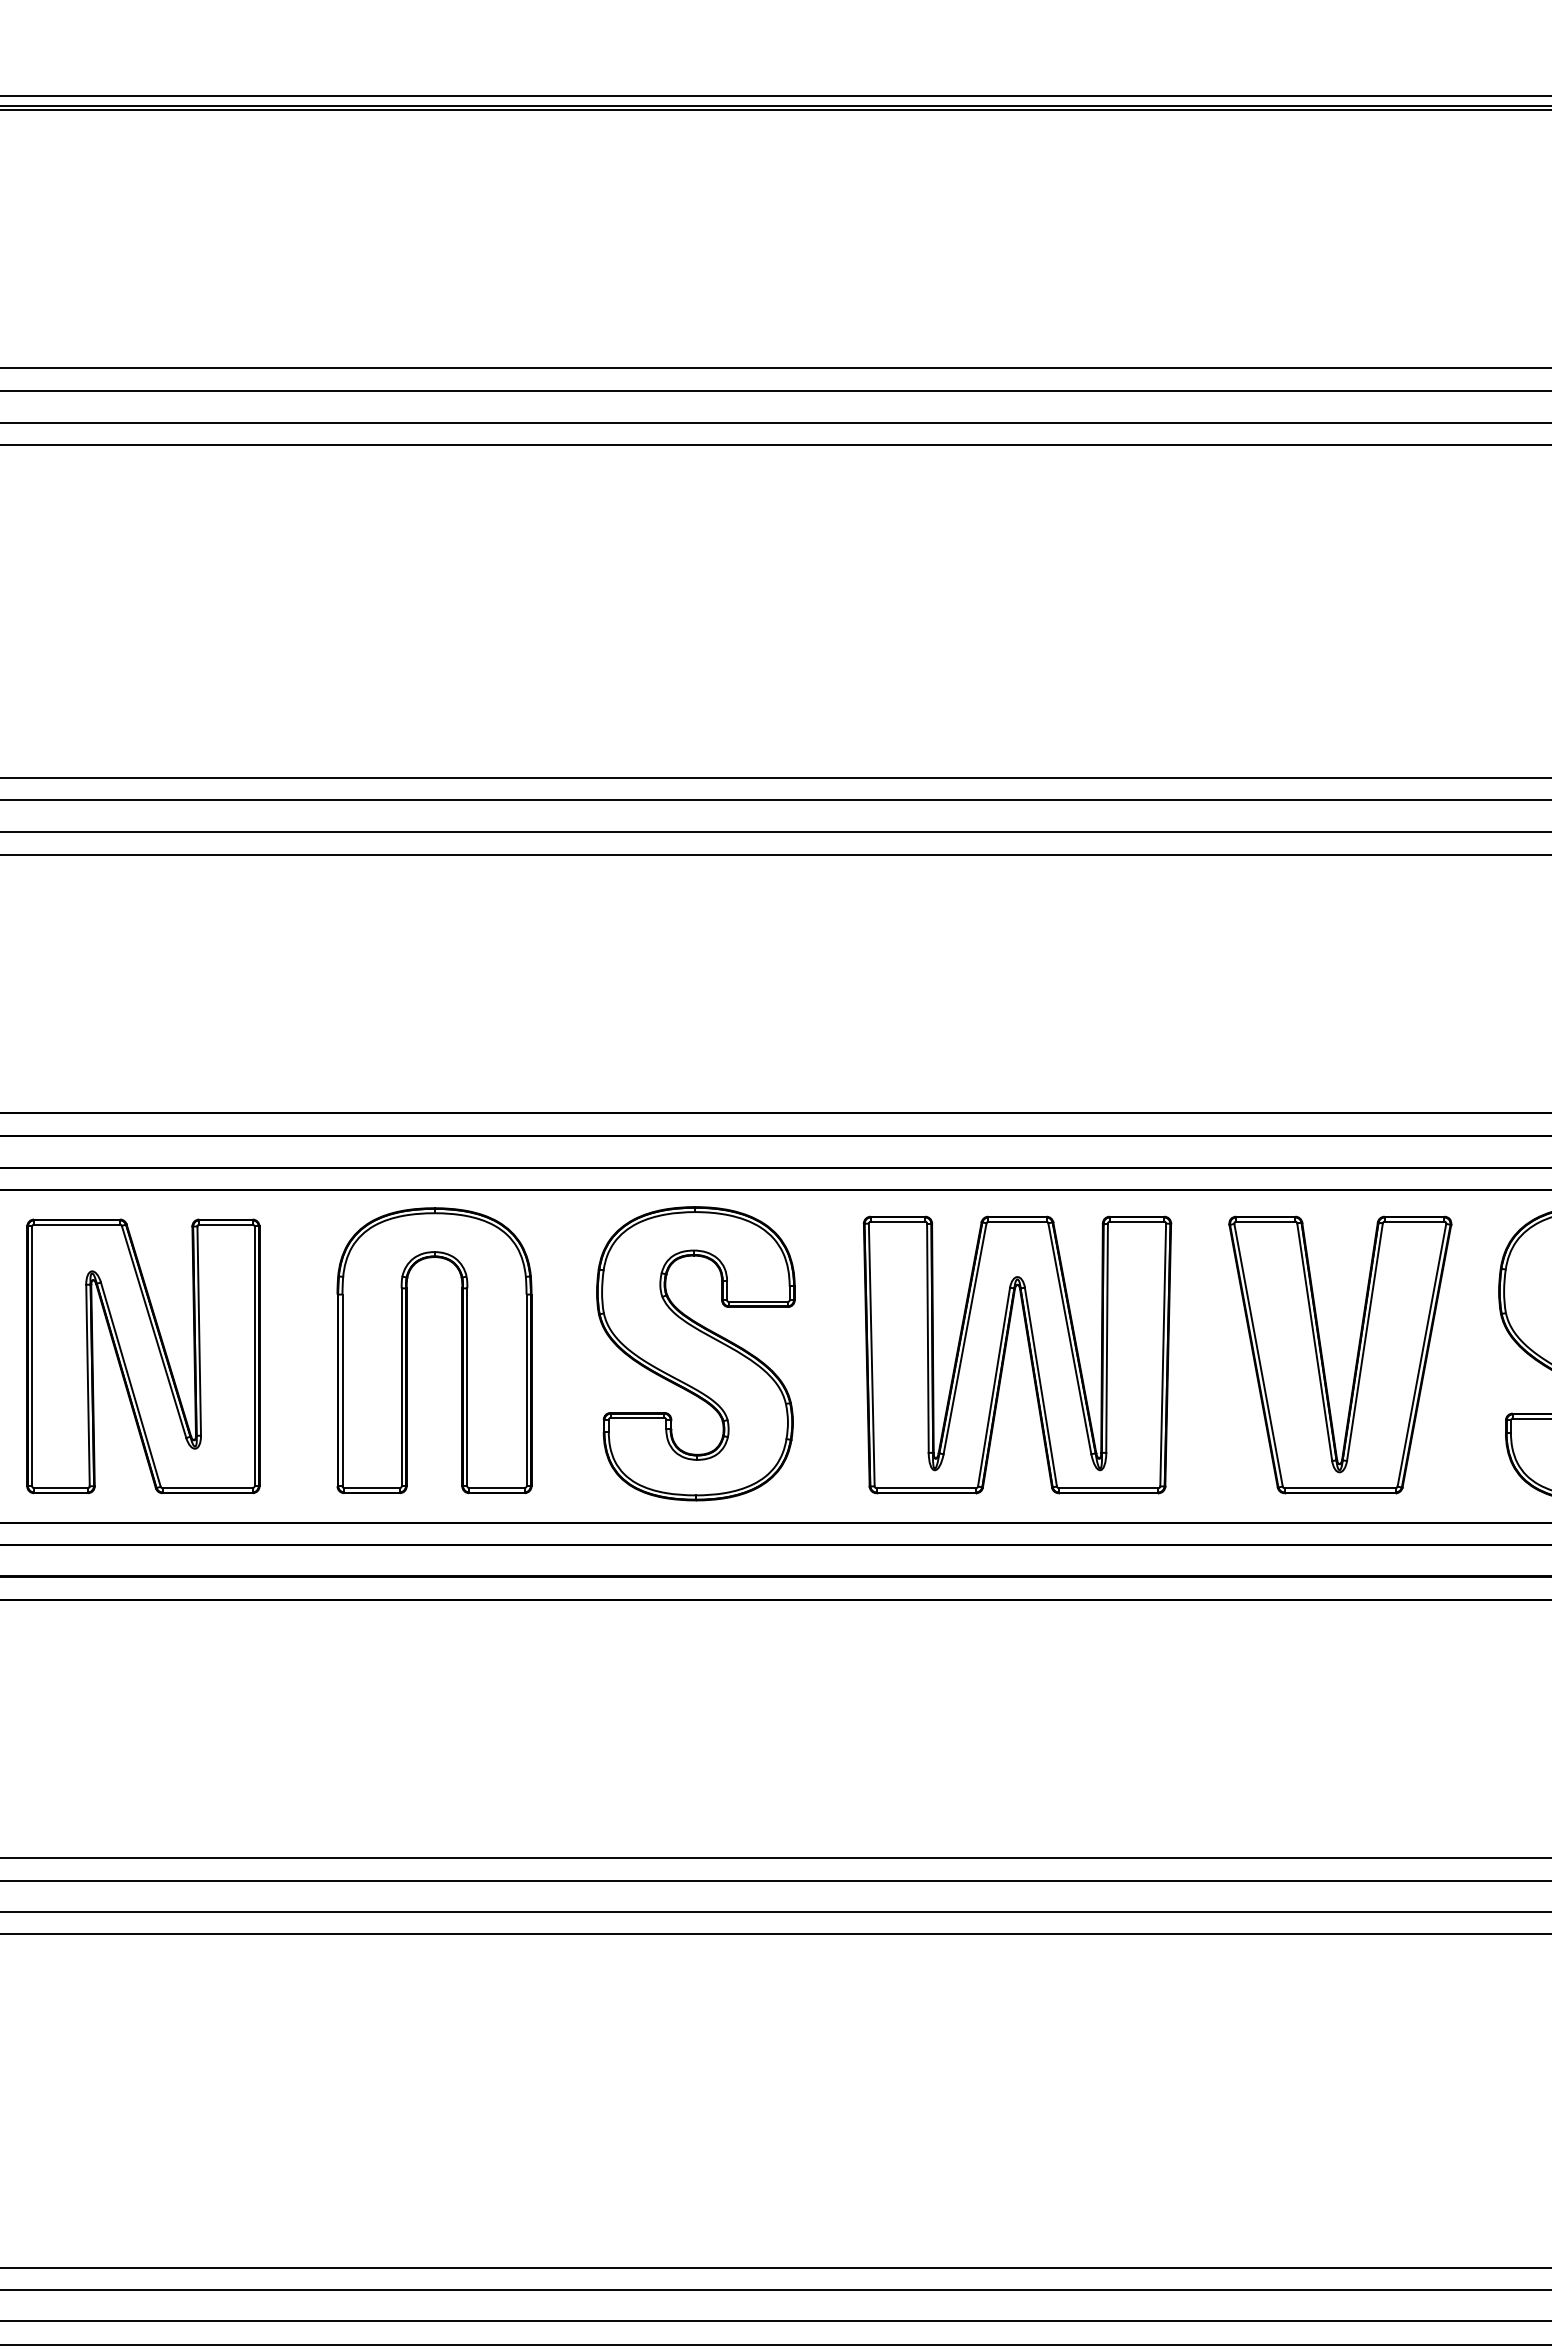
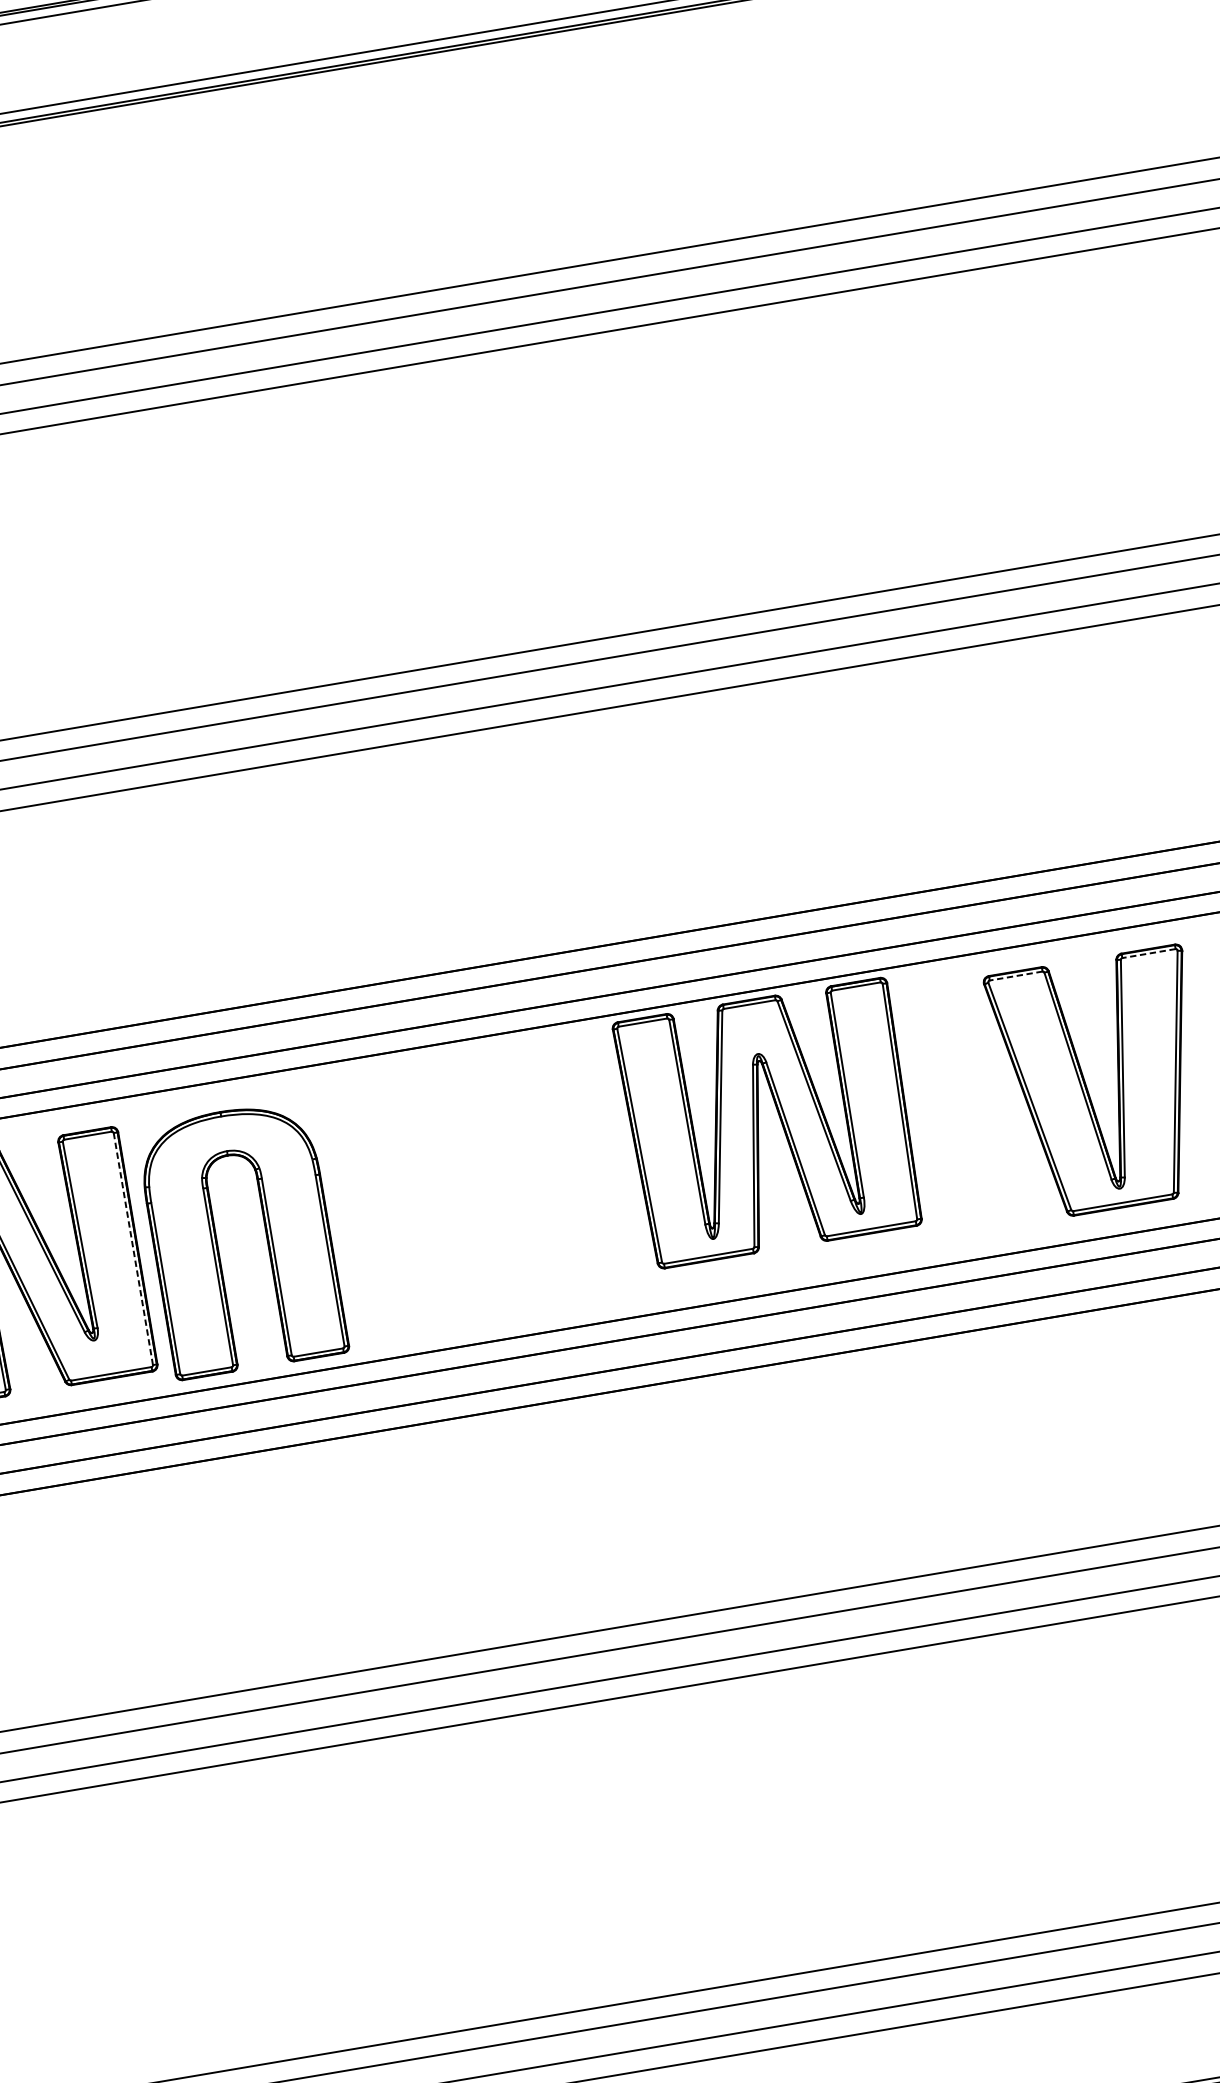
line: (1265, 1221) -> (1015, 975), solid -> dashed
line: (1414, 1221) -> (1148, 953), solid -> dashed
part: (407, 1350) -> (217, 1243), moved
part: (695, 1353) -> (526, 1179), removed
part: (1005, 1354) -> (759, 1124), moved
line: (254, 1356) -> (133, 1249), solid -> dashed

